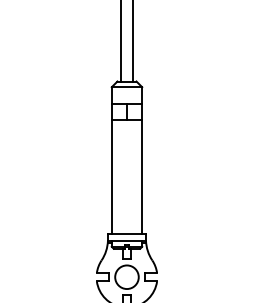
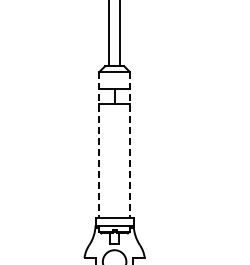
line: (111, 160) -> (99, 145), solid -> dashed
line: (142, 160) -> (130, 145), solid -> dashed

